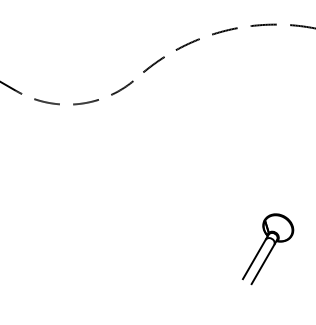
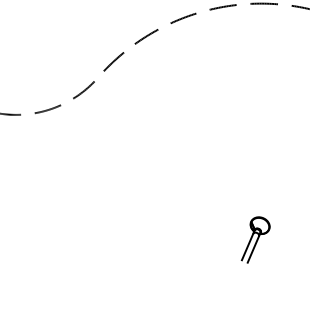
part: (267, 249) -> (254, 239), size x0.6

